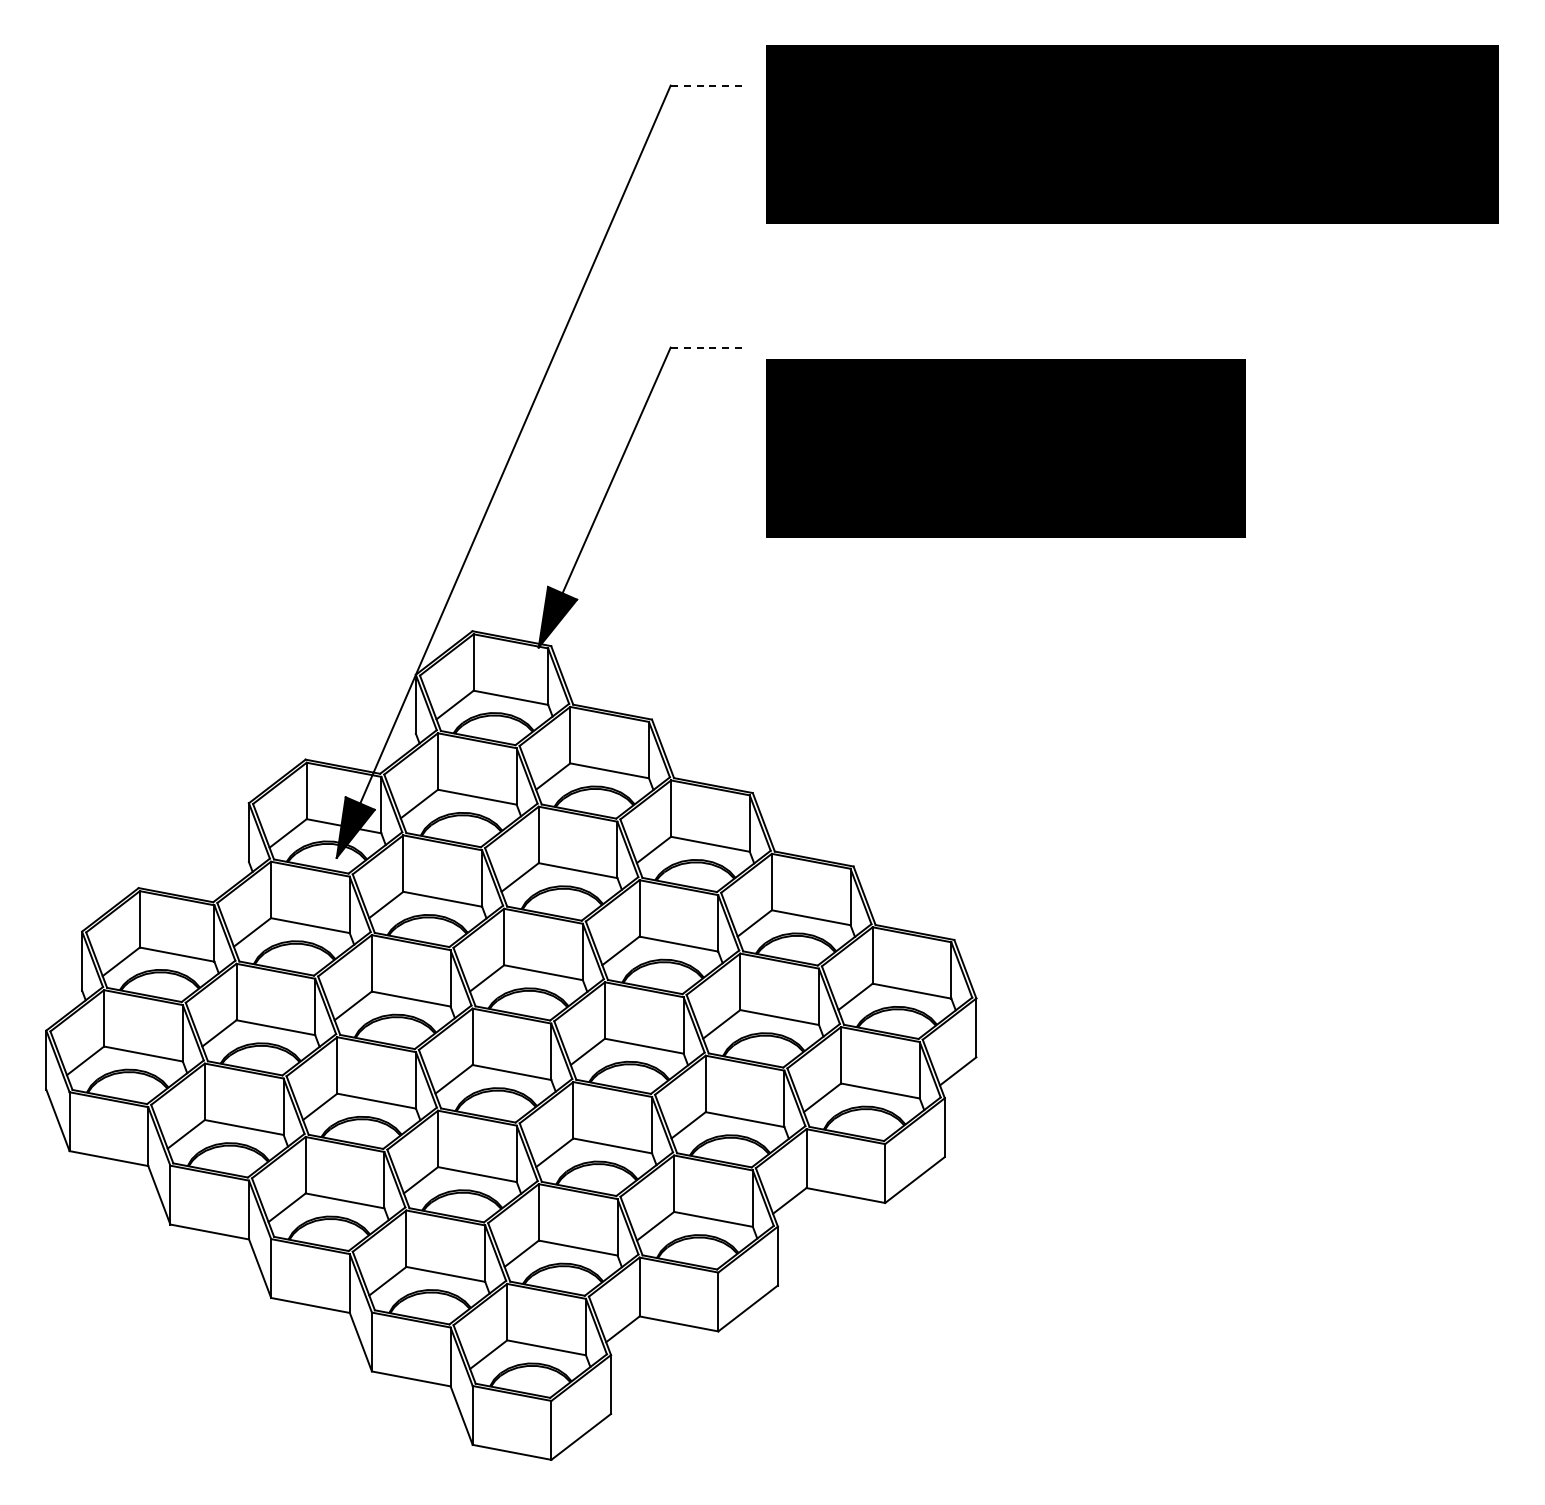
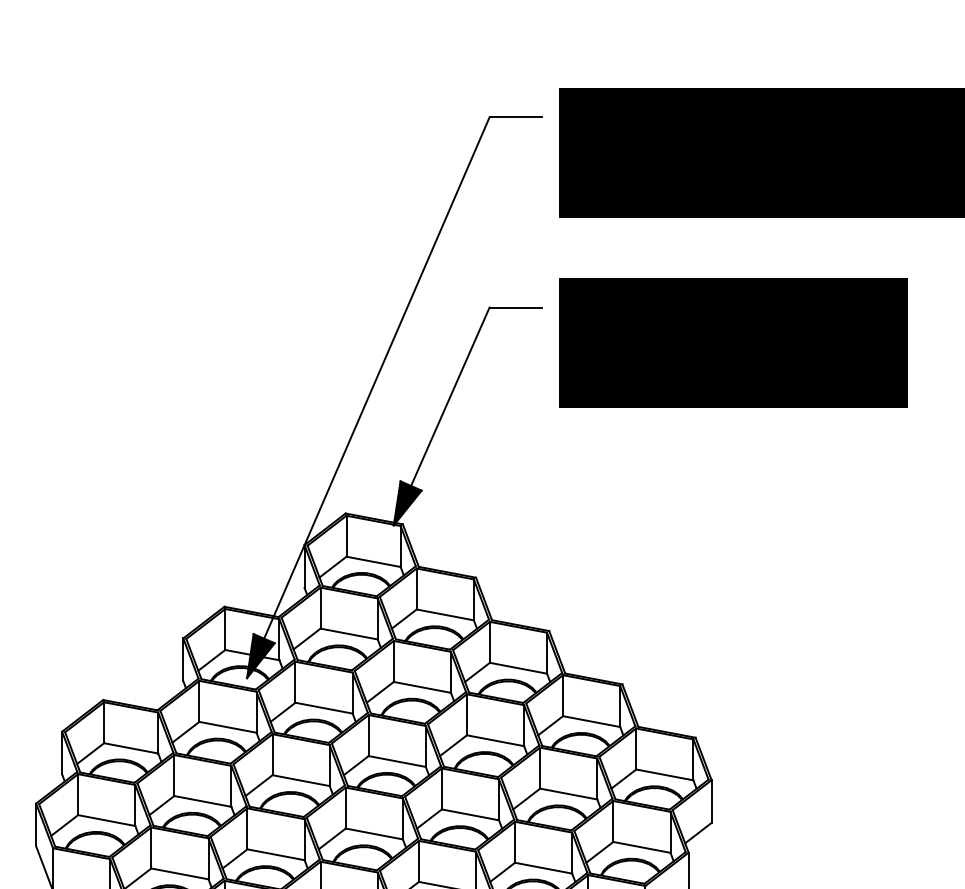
line: (707, 85) -> (516, 117), dashed -> solid
line: (707, 347) -> (516, 307), dashed -> solid
text: (1005, 448) -> (732, 343), moved

